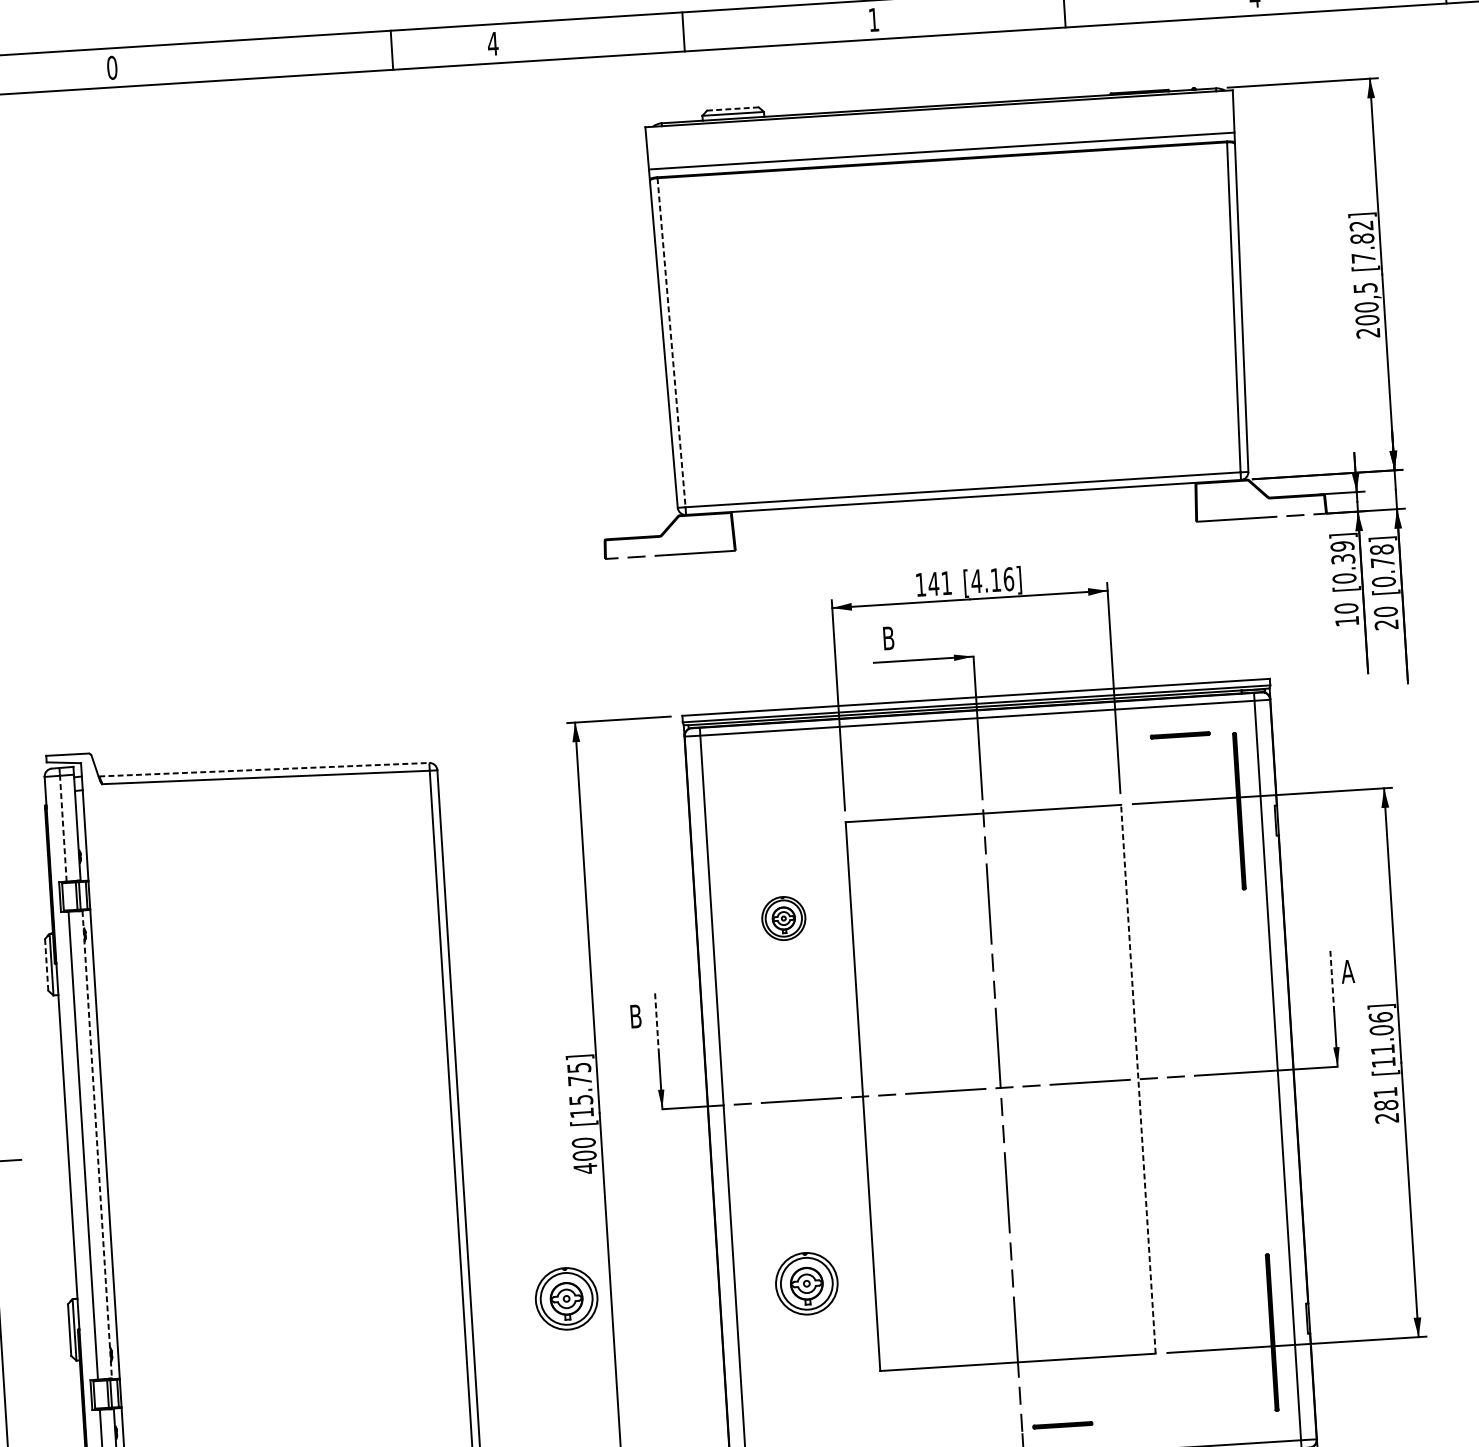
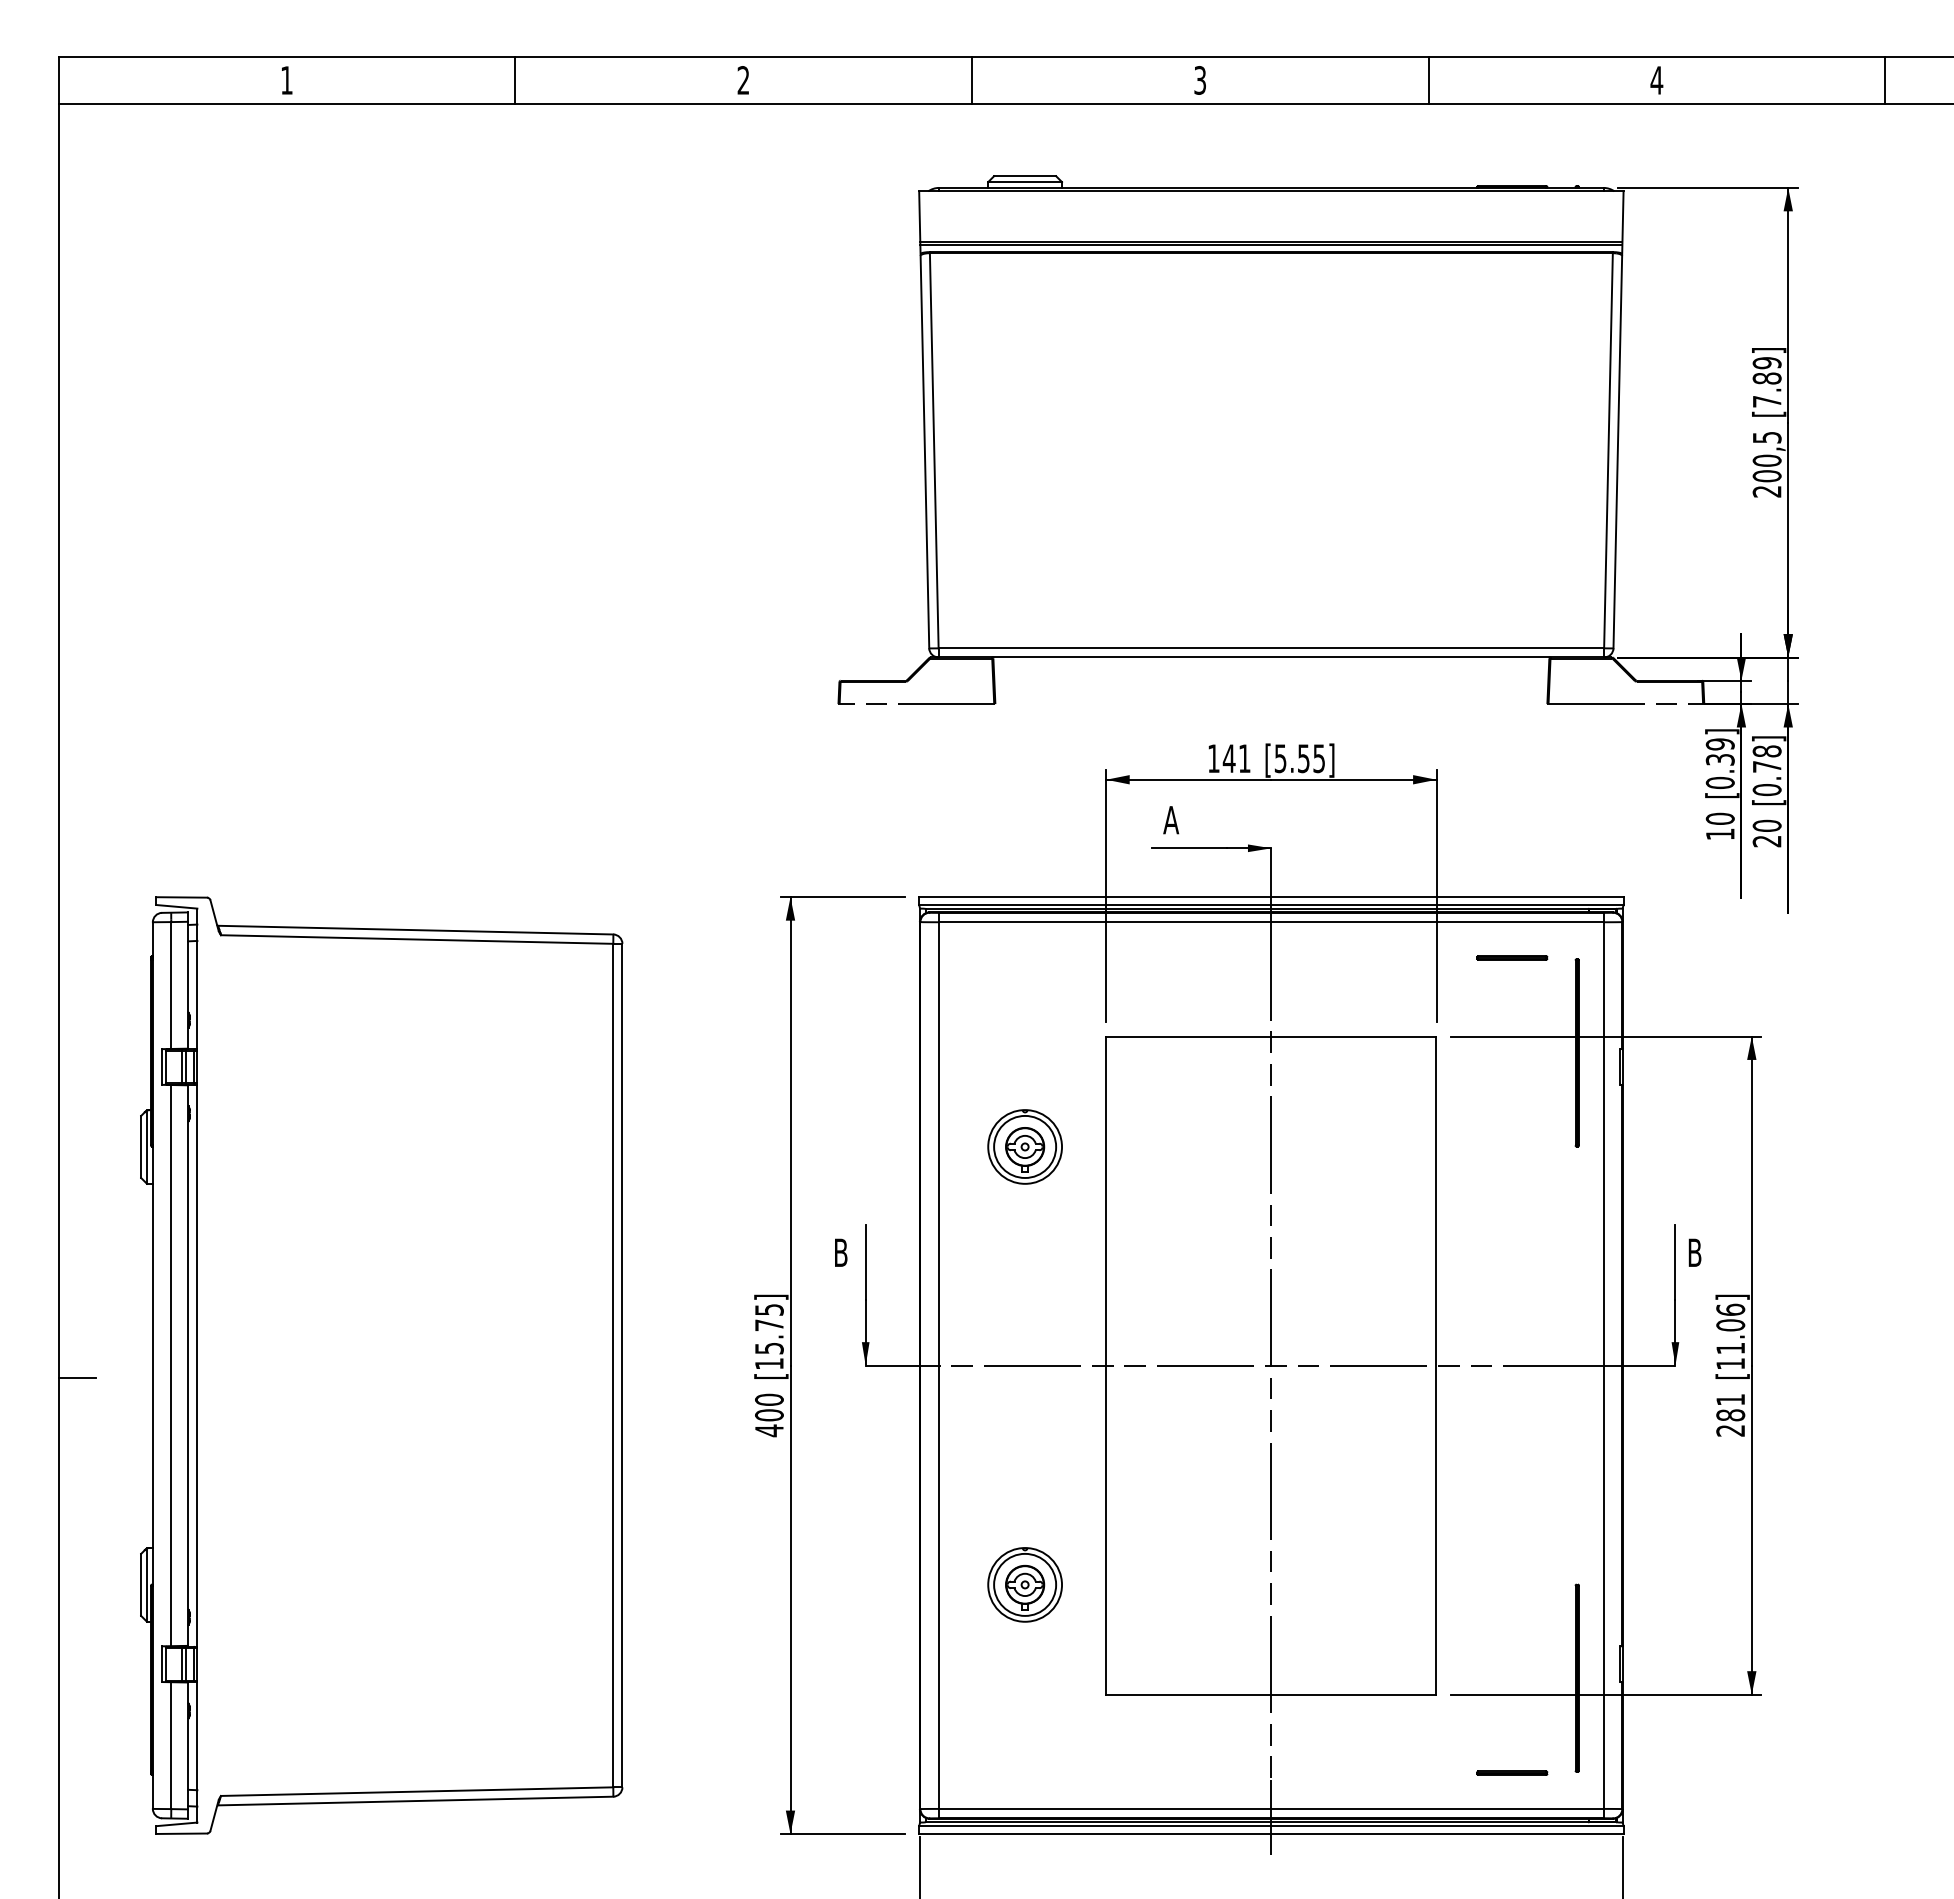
text: (873, 20) -> (1199, 80), 1 -> 3
text: (493, 43) -> (743, 80), 4 -> 2
line: (392, 50) -> (515, 80), moved
text: (111, 67) -> (286, 80), 0 -> 1
line: (733, 109) -> (1025, 176), dashed -> solid
line: (942, 153) -> (1271, 245), added
text: (1361, 226) -> (1766, 363), [7.82] -> [7.89]
line: (671, 342) -> (934, 450), dashed -> solid
text: (992, 580) -> (1299, 758), [4.16] -> [5.55]
text: (888, 638) -> (1171, 820), B -> A
line: (264, 770) -> (415, 930), dashed -> solid
line: (63, 828) -> (171, 985), dashed -> solid
part: (783, 918) -> (1024, 1146), size x1.43
line: (46, 964) -> (141, 1146), dashed -> solid
text: (1347, 971) -> (1694, 1252), A -> B
line: (1332, 979) -> (1675, 1261), dashed -> solid
line: (656, 1022) -> (865, 1261), dashed -> solid
line: (1138, 1079) -> (1436, 1365), dashed -> solid
line: (97, 1145) -> (188, 1366), dashed -> solid
part: (566, 1298) -> (736, 1584), removed
part: (1063, 1424) -> (1512, 1772), moved

